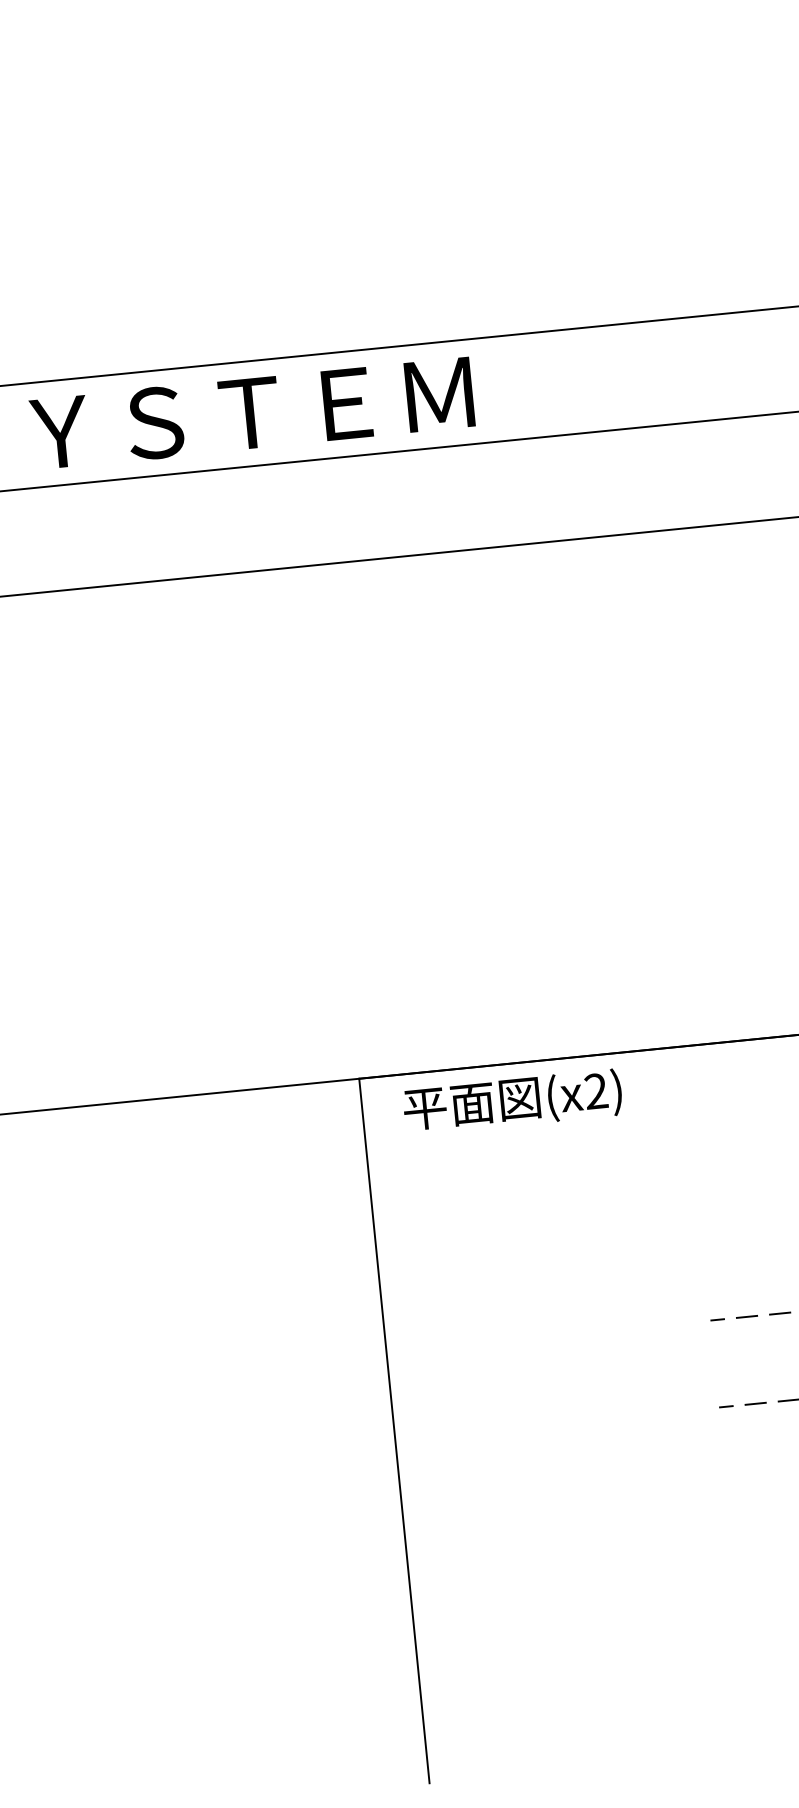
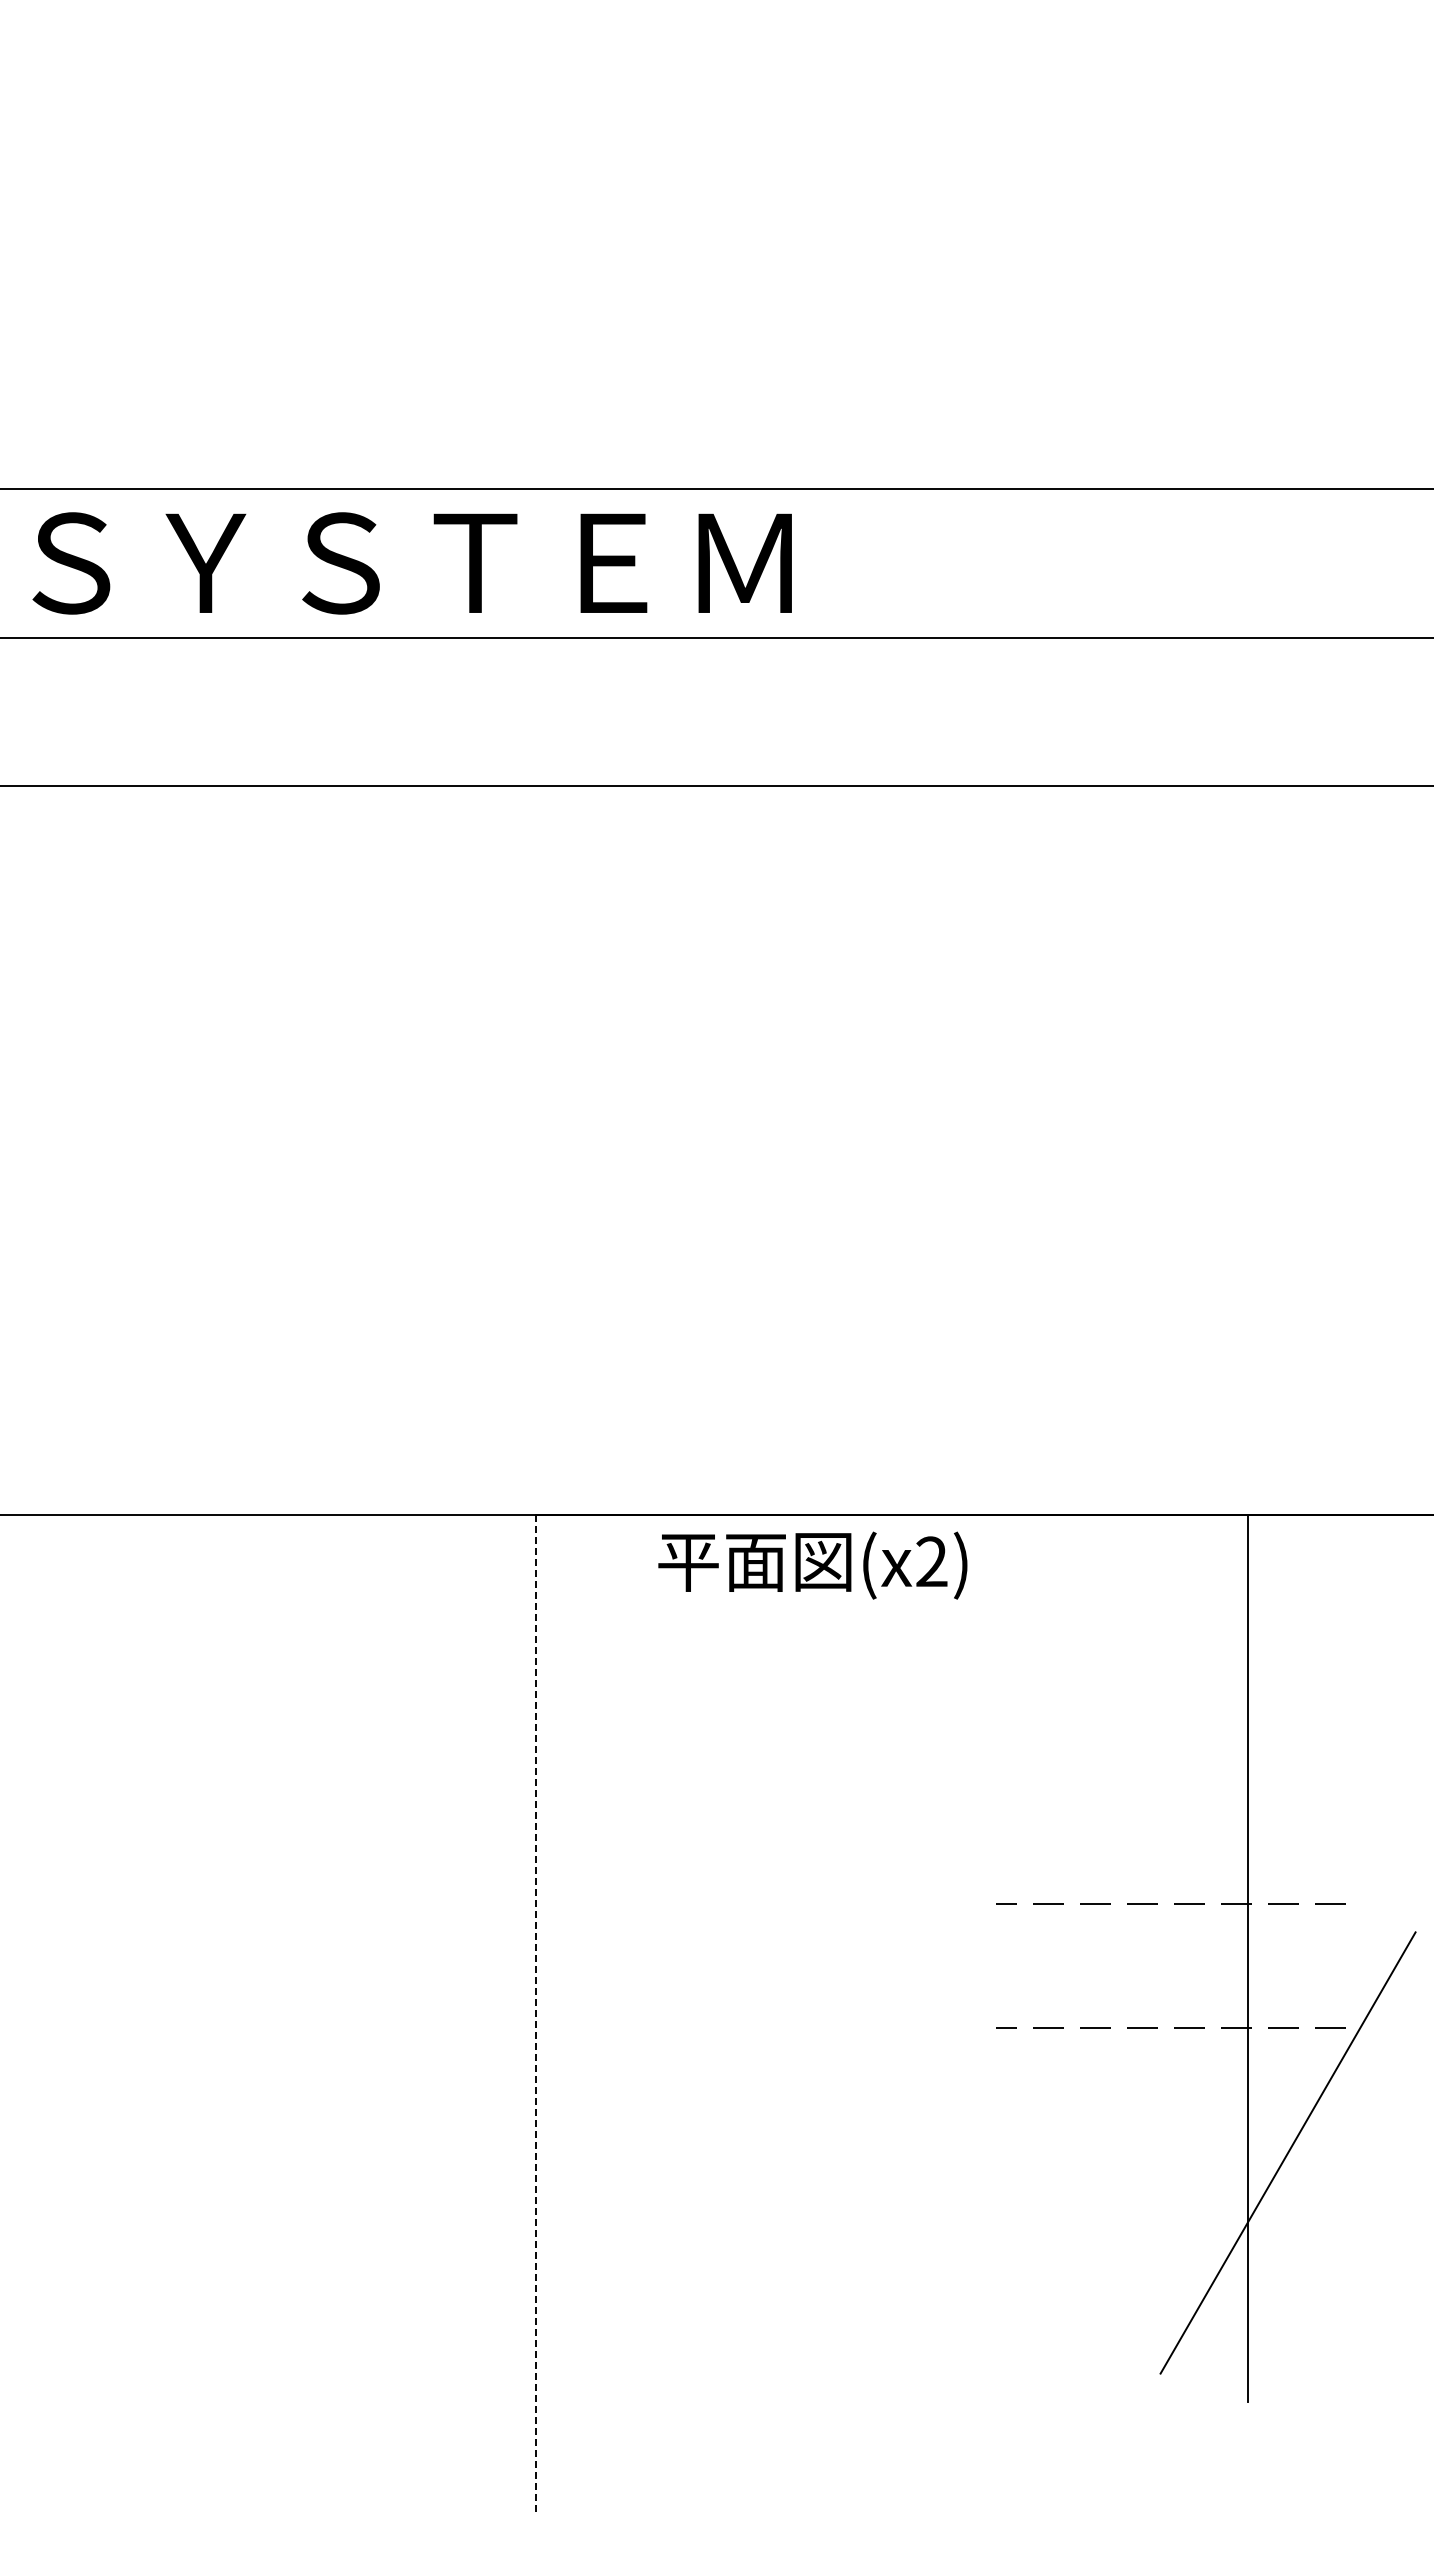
text: (512, 1102) -> (812, 1565), moved
line: (394, 1431) -> (535, 2015), solid -> dashed

